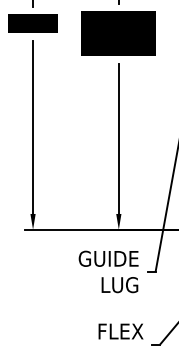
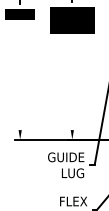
line: (33, 127) -> (20, 77), removed
line: (119, 138) -> (72, 84), removed

